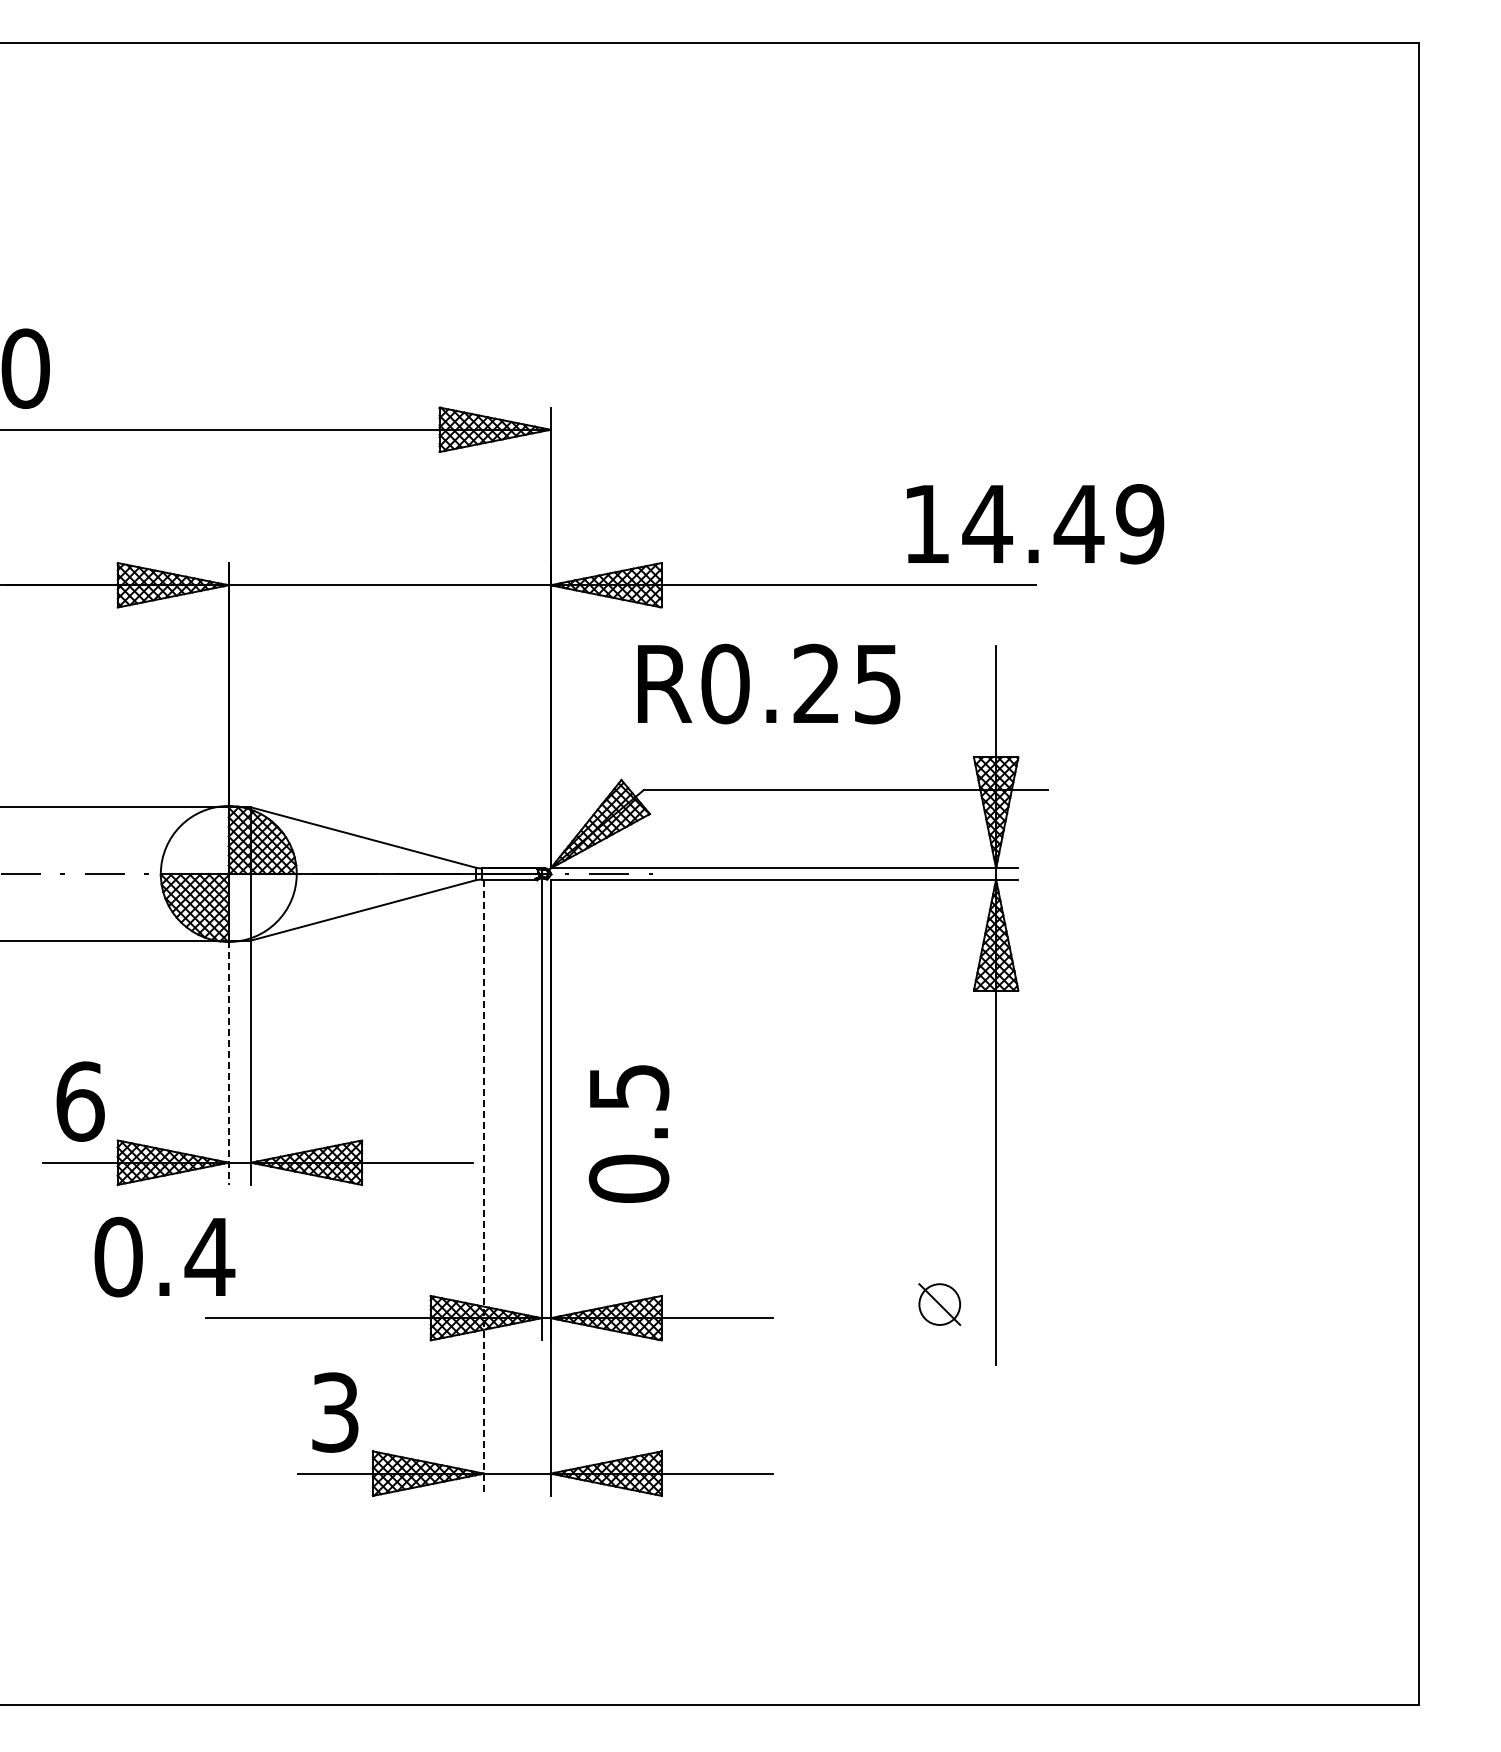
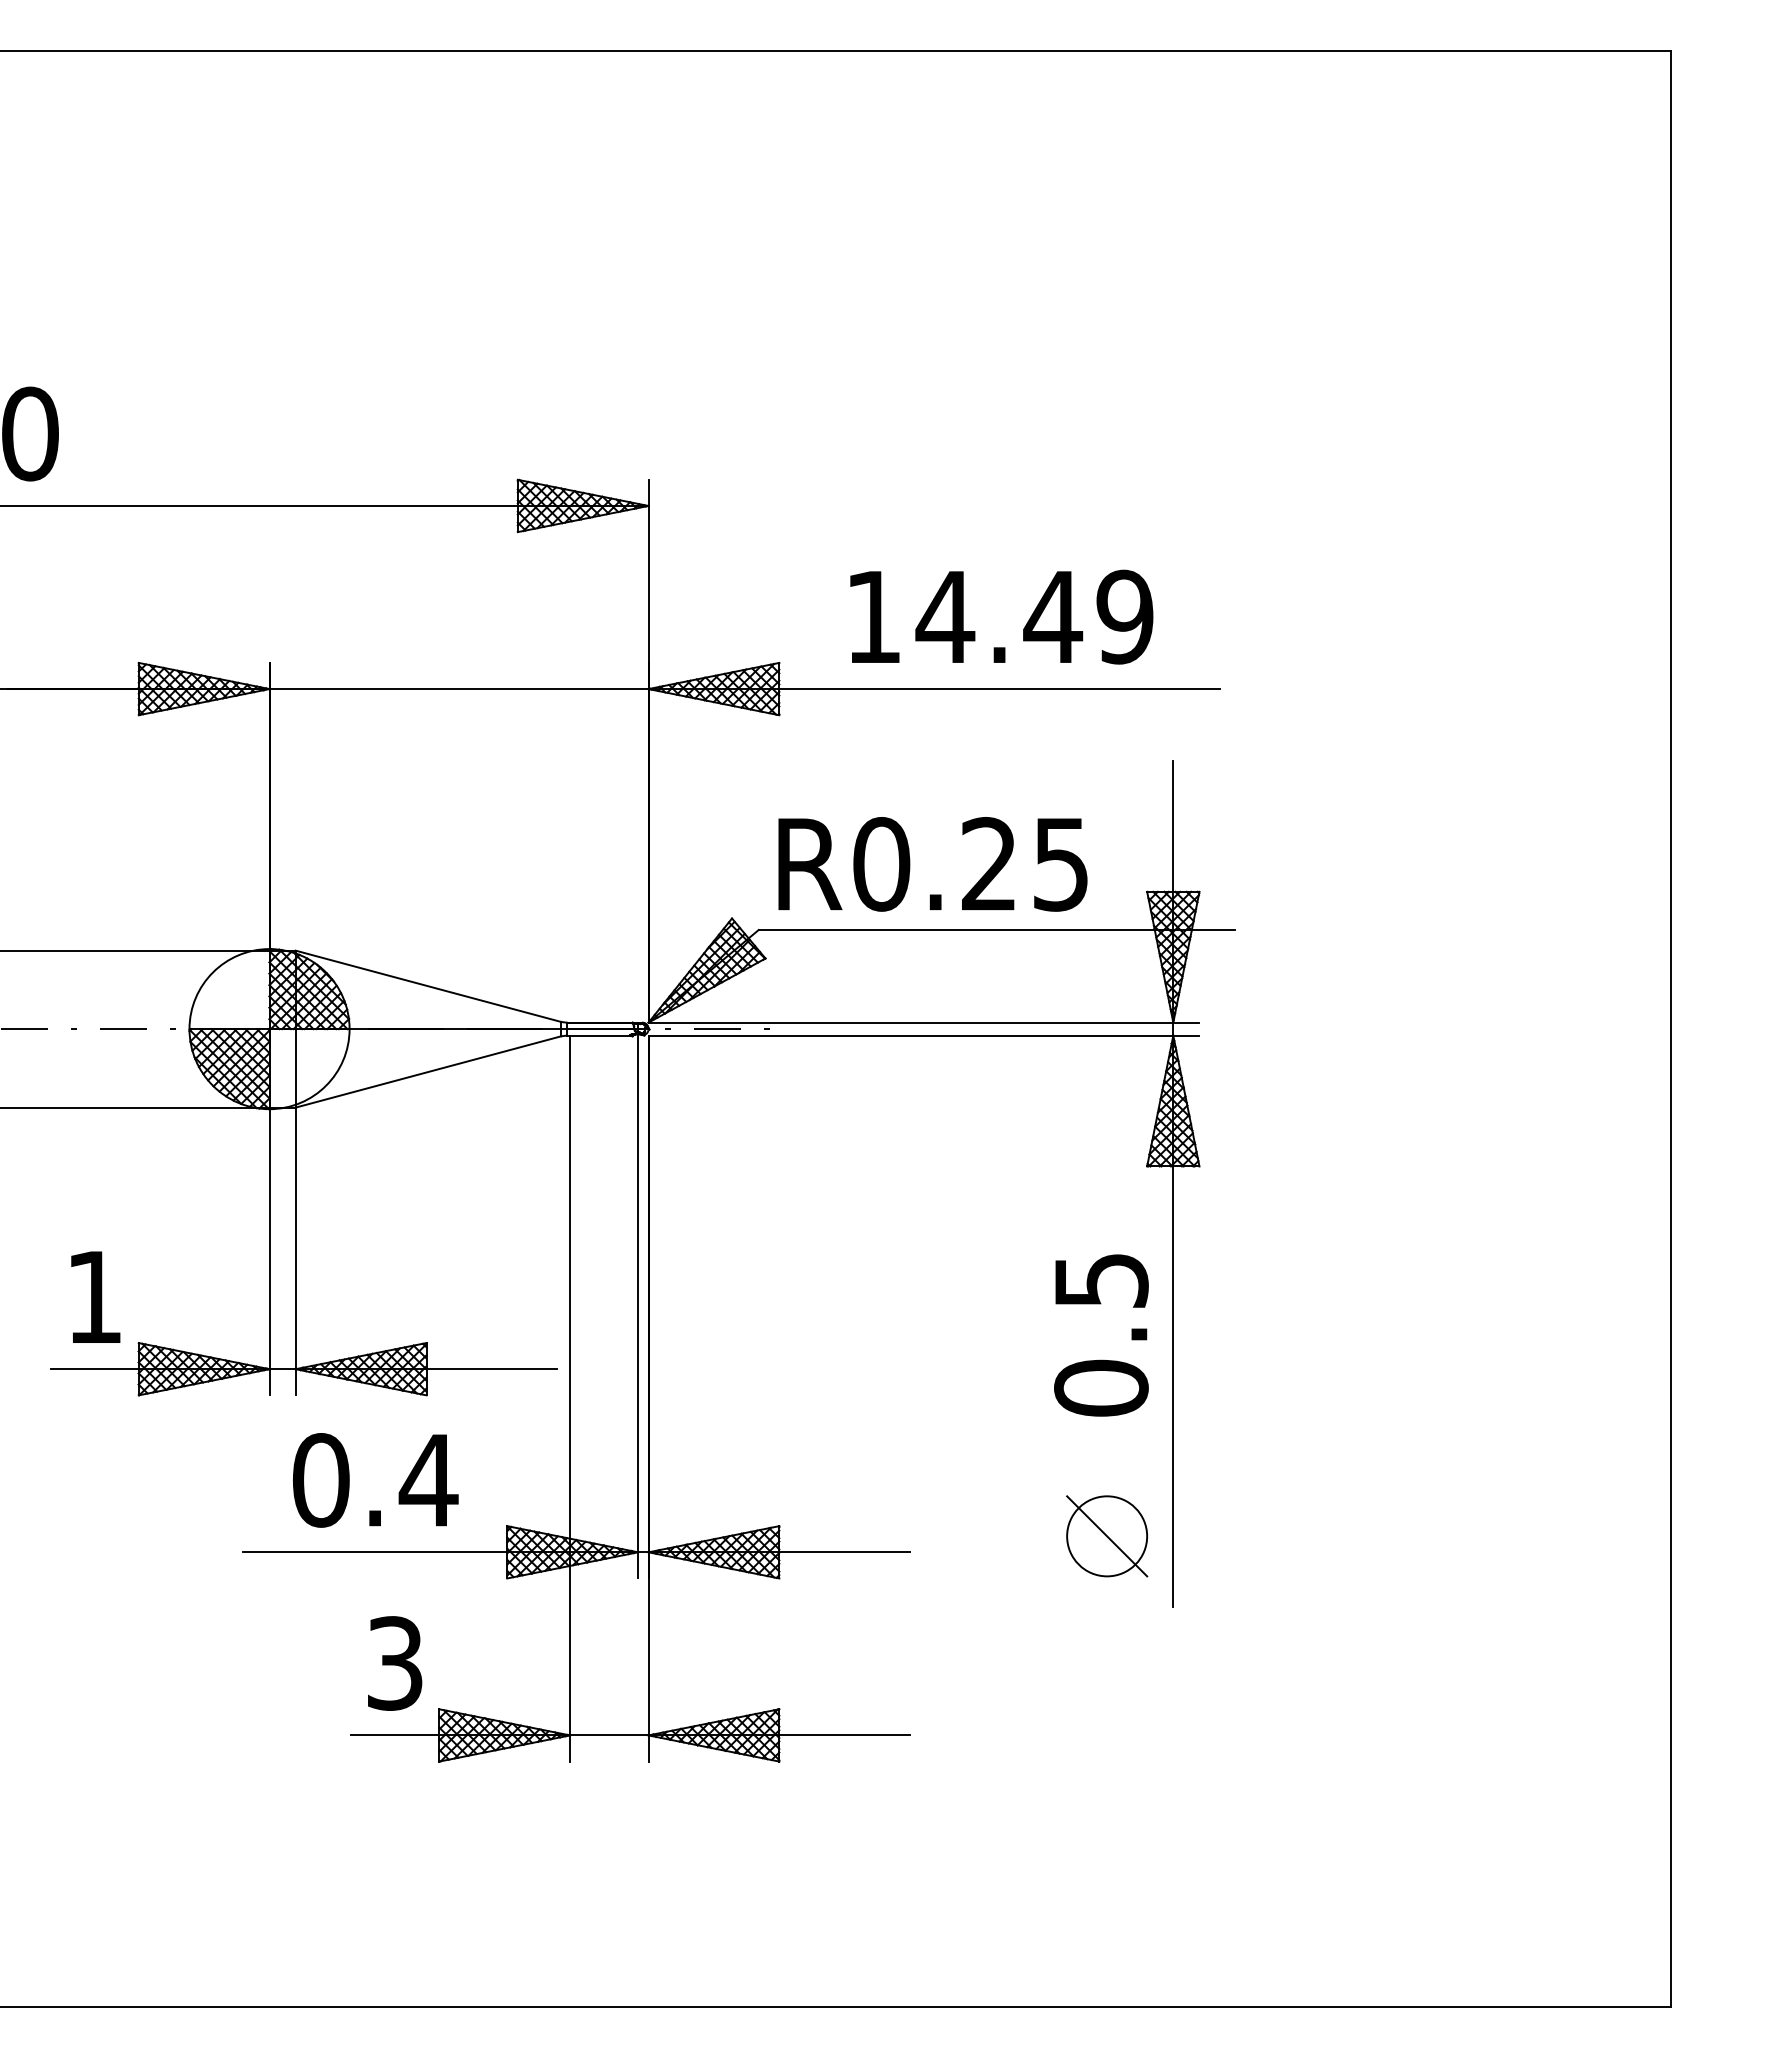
text: (1035, 524) -> (1001, 617), moved
text: (769, 683) -> (933, 863), moved
line: (228, 1063) -> (269, 1252), dashed -> solid
text: (80, 1101) -> (94, 1297), 6 -> 1
text: (628, 1133) -> (1100, 1334), moved
line: (483, 1188) -> (569, 1399), dashed -> solid
text: (164, 1256) -> (375, 1479), moved
part: (939, 1304) -> (1106, 1536), size x1.67

